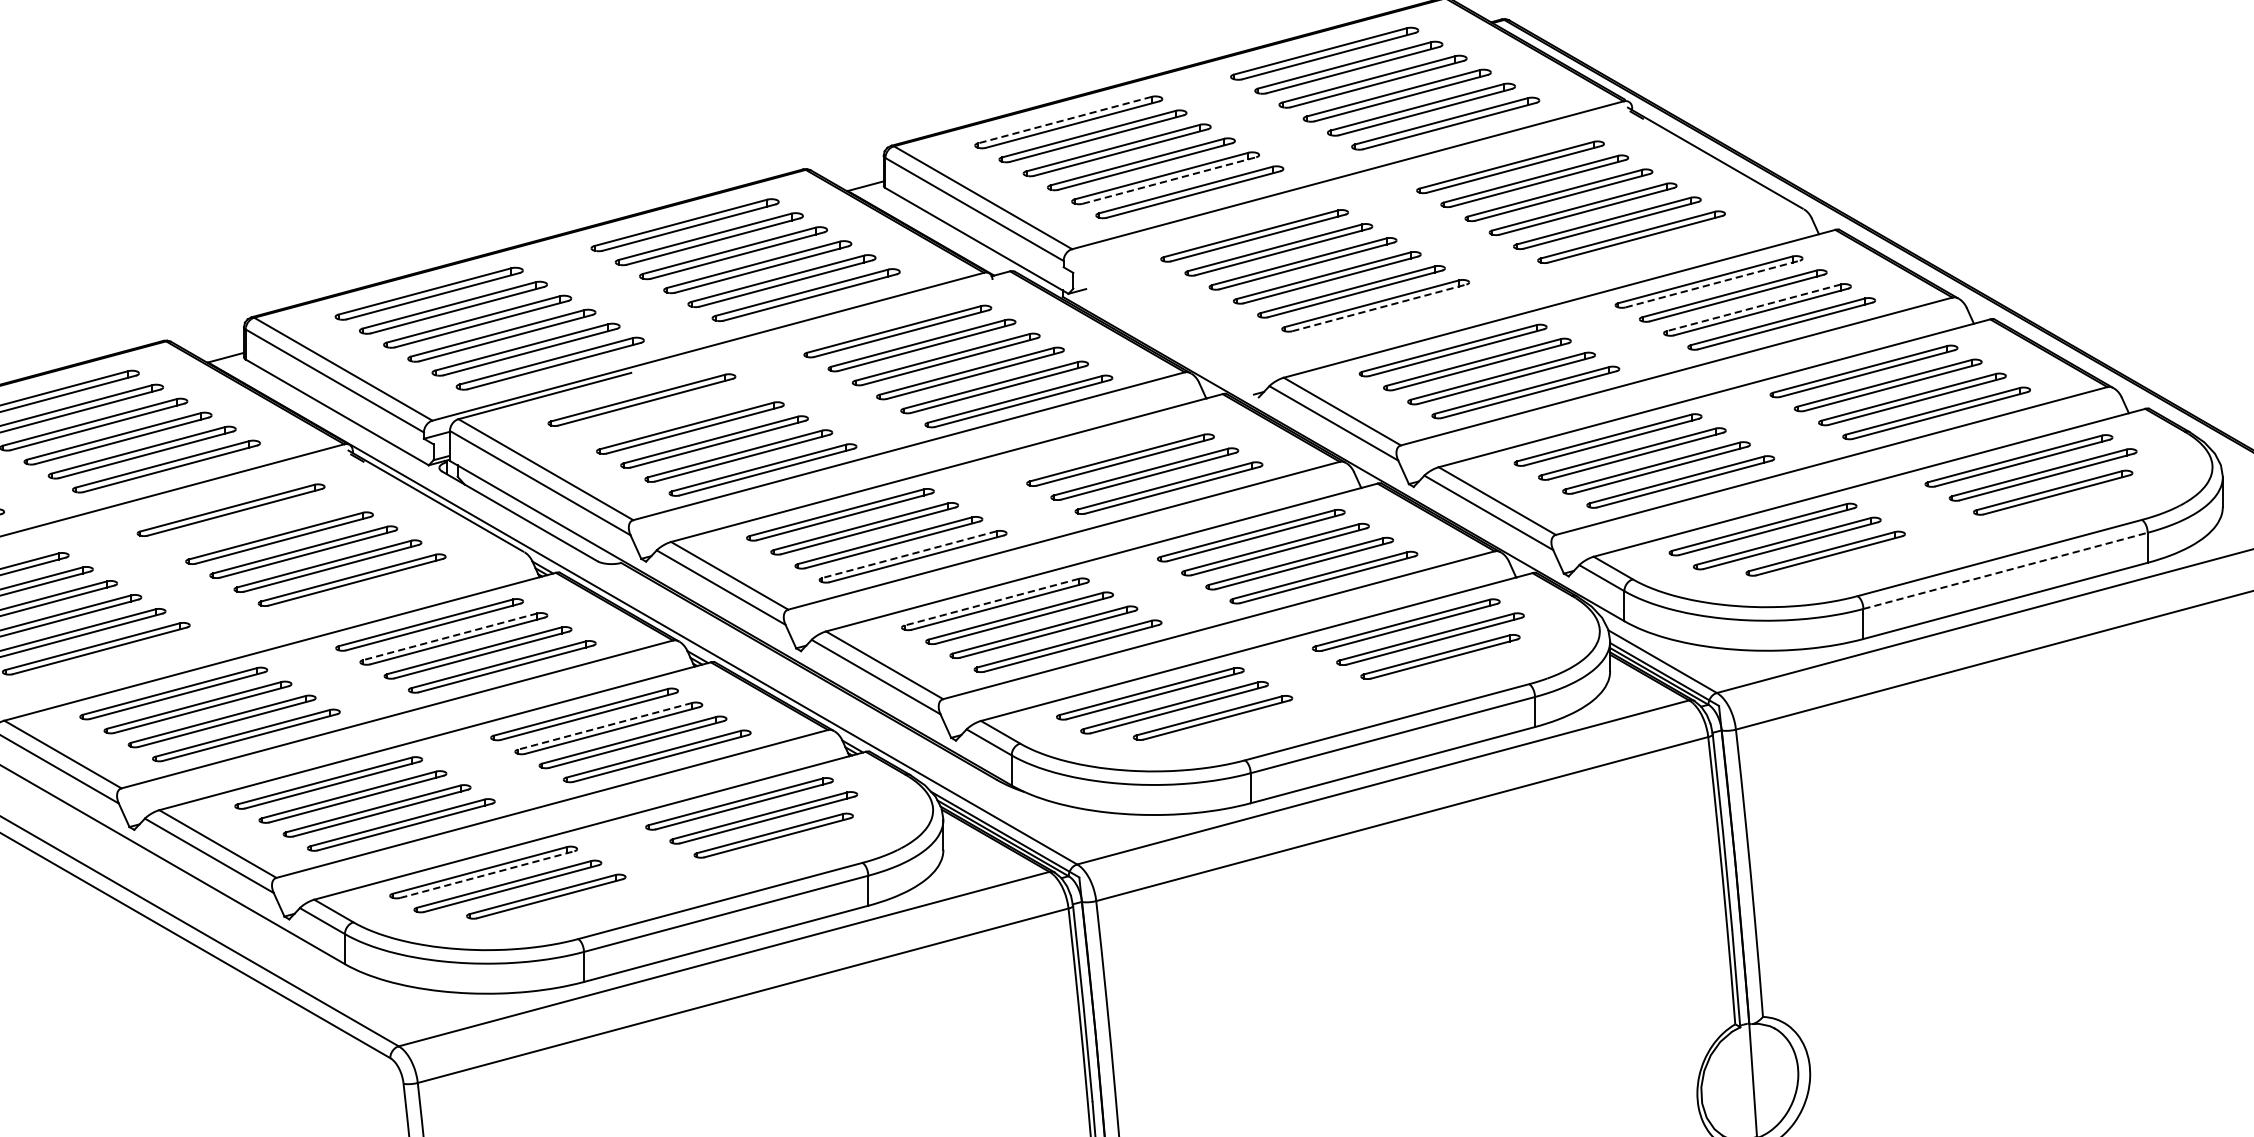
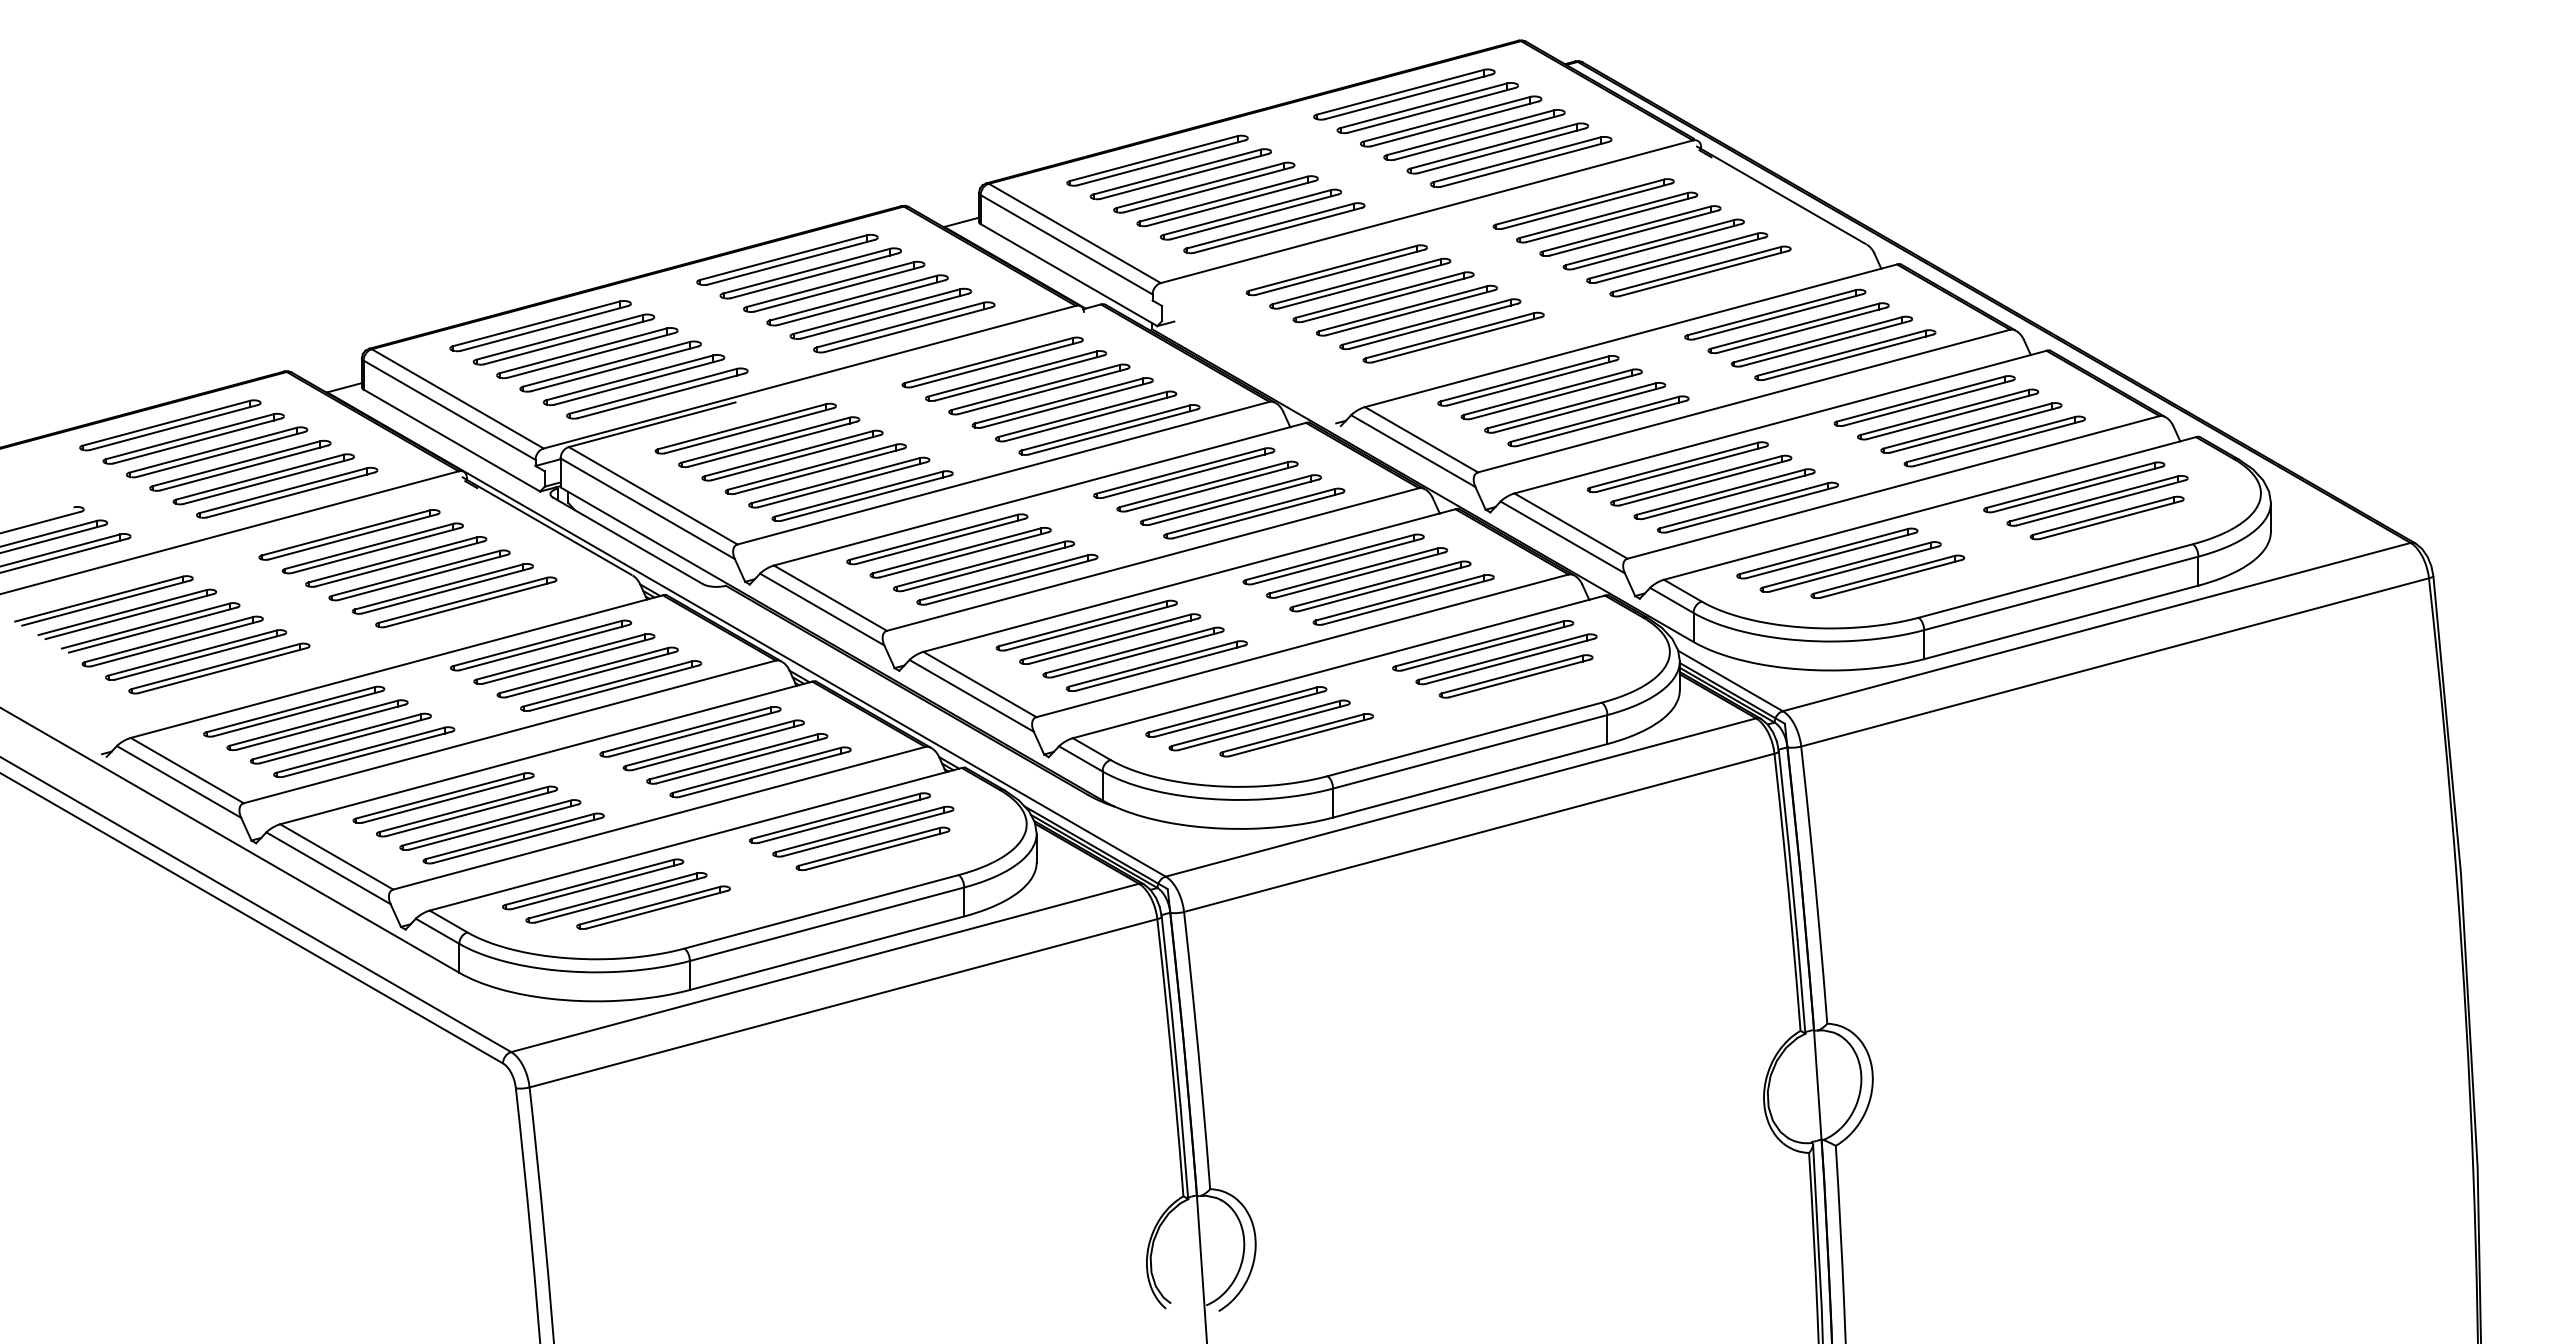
line: (1064, 120) -> (1153, 158), dashed -> solid
line: (1169, 180) -> (1254, 216), dashed -> solid
line: (1712, 283) -> (1778, 316), dashed -> solid
line: (1379, 307) -> (1457, 339), dashed -> solid
line: (1753, 307) -> (1818, 339), dashed -> solid
part: (666, 413) -> (769, 441), added
part: (1096, 445) -> (1184, 472), added
part: (254, 524) -> (372, 548), added
line: (909, 554) -> (1003, 577), dashed -> solid
line: (2005, 570) -> (2061, 593), dashed -> solid
line: (991, 602) -> (1083, 623), dashed -> solid
line: (449, 637) -> (560, 657), dashed -> solid
line: (605, 726) -> (710, 743), dashed -> solid
line: (487, 874) -> (596, 886), dashed -> solid

